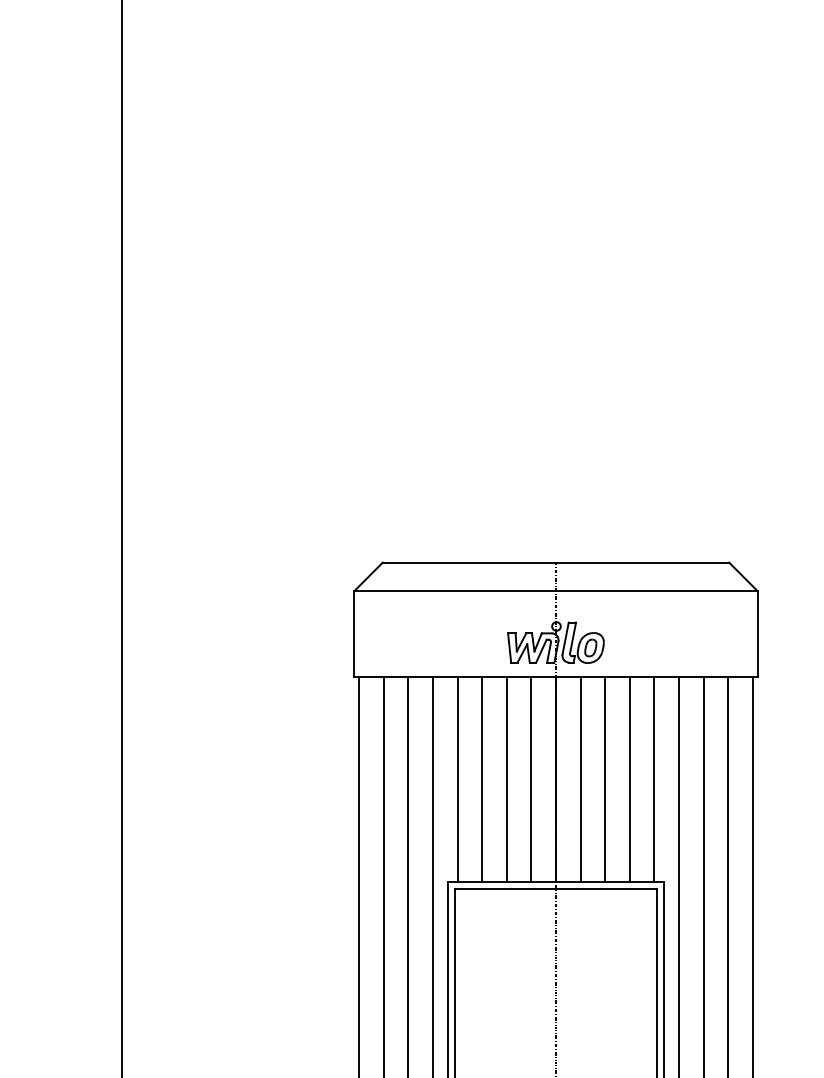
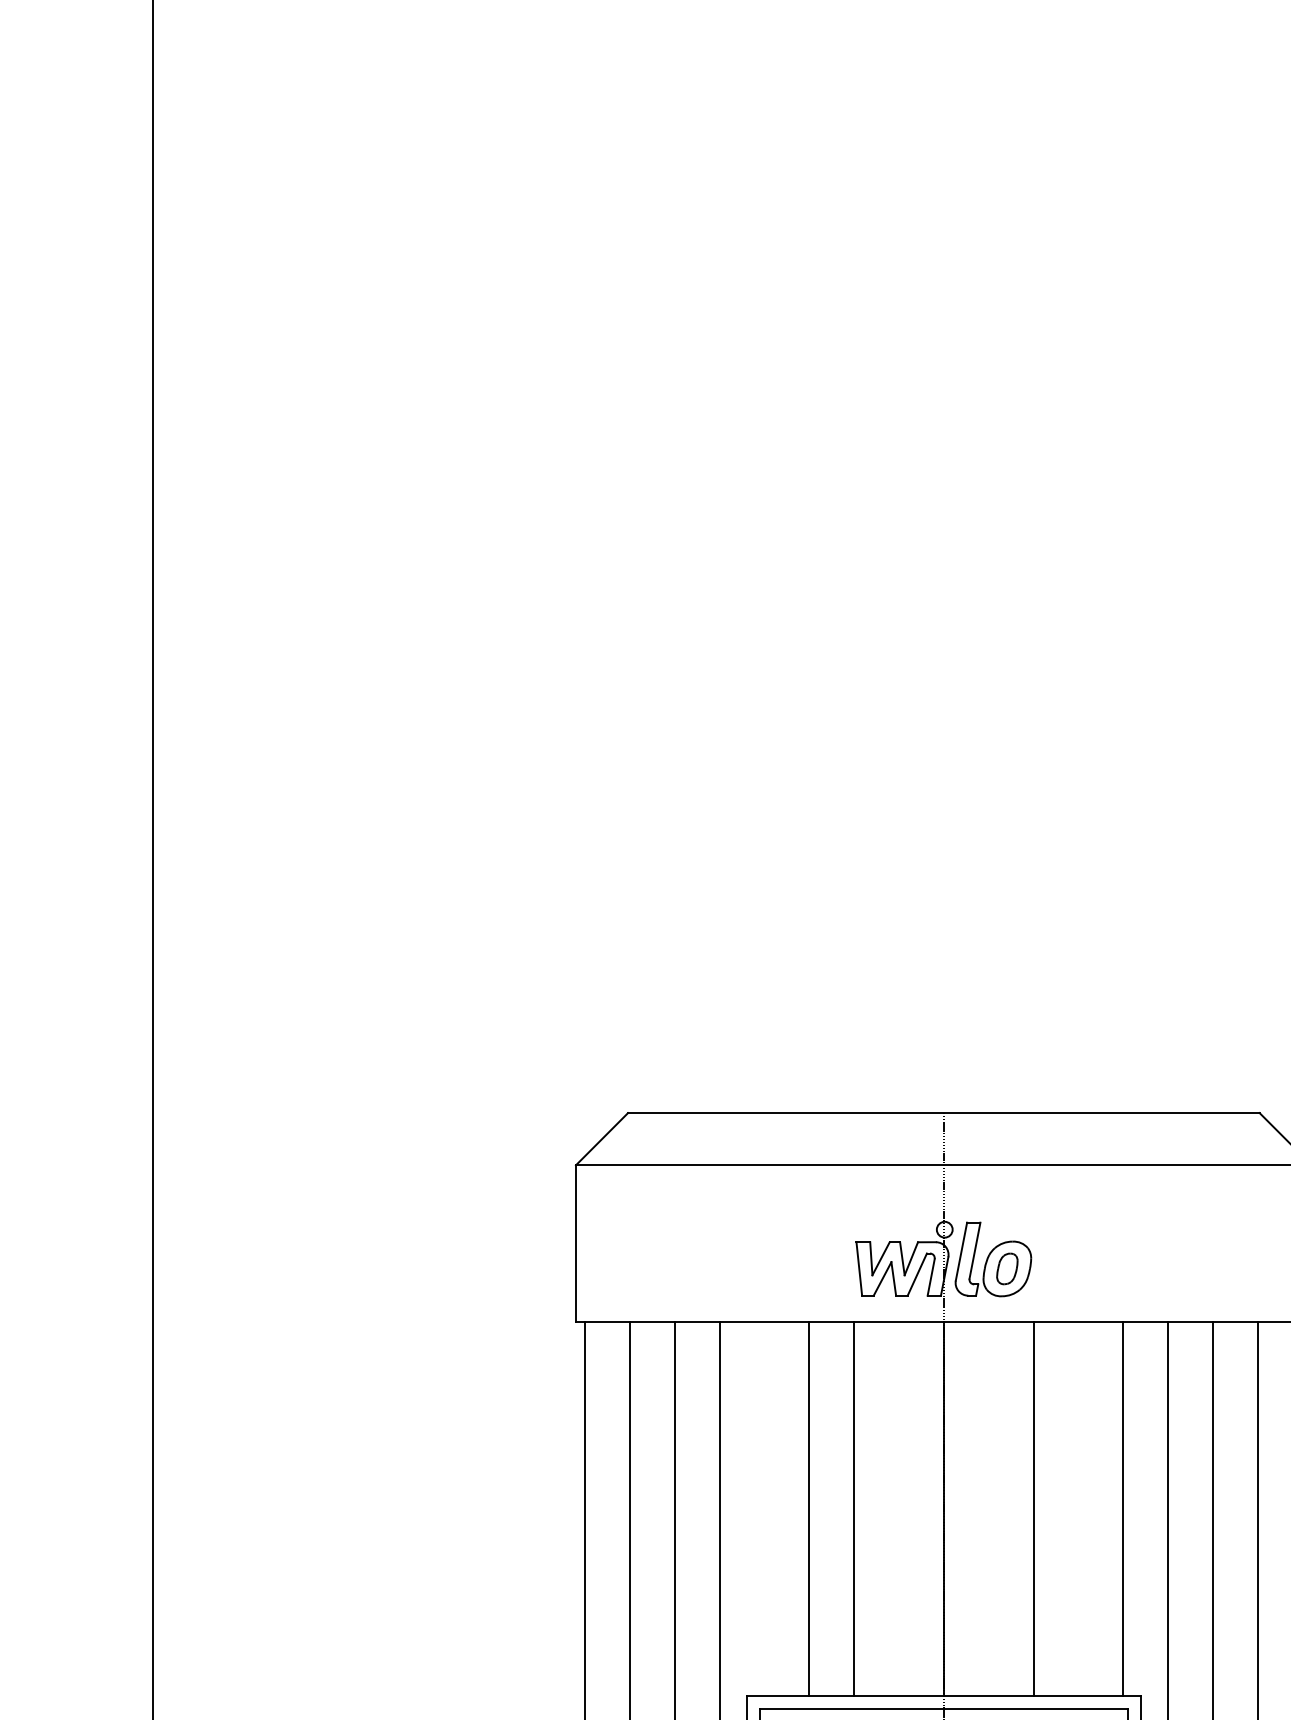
line: (457, 779) -> (764, 1508), removed
line: (531, 779) -> (899, 1508), removed
line: (580, 779) -> (988, 1508), removed
line: (629, 779) -> (1077, 1508), removed

